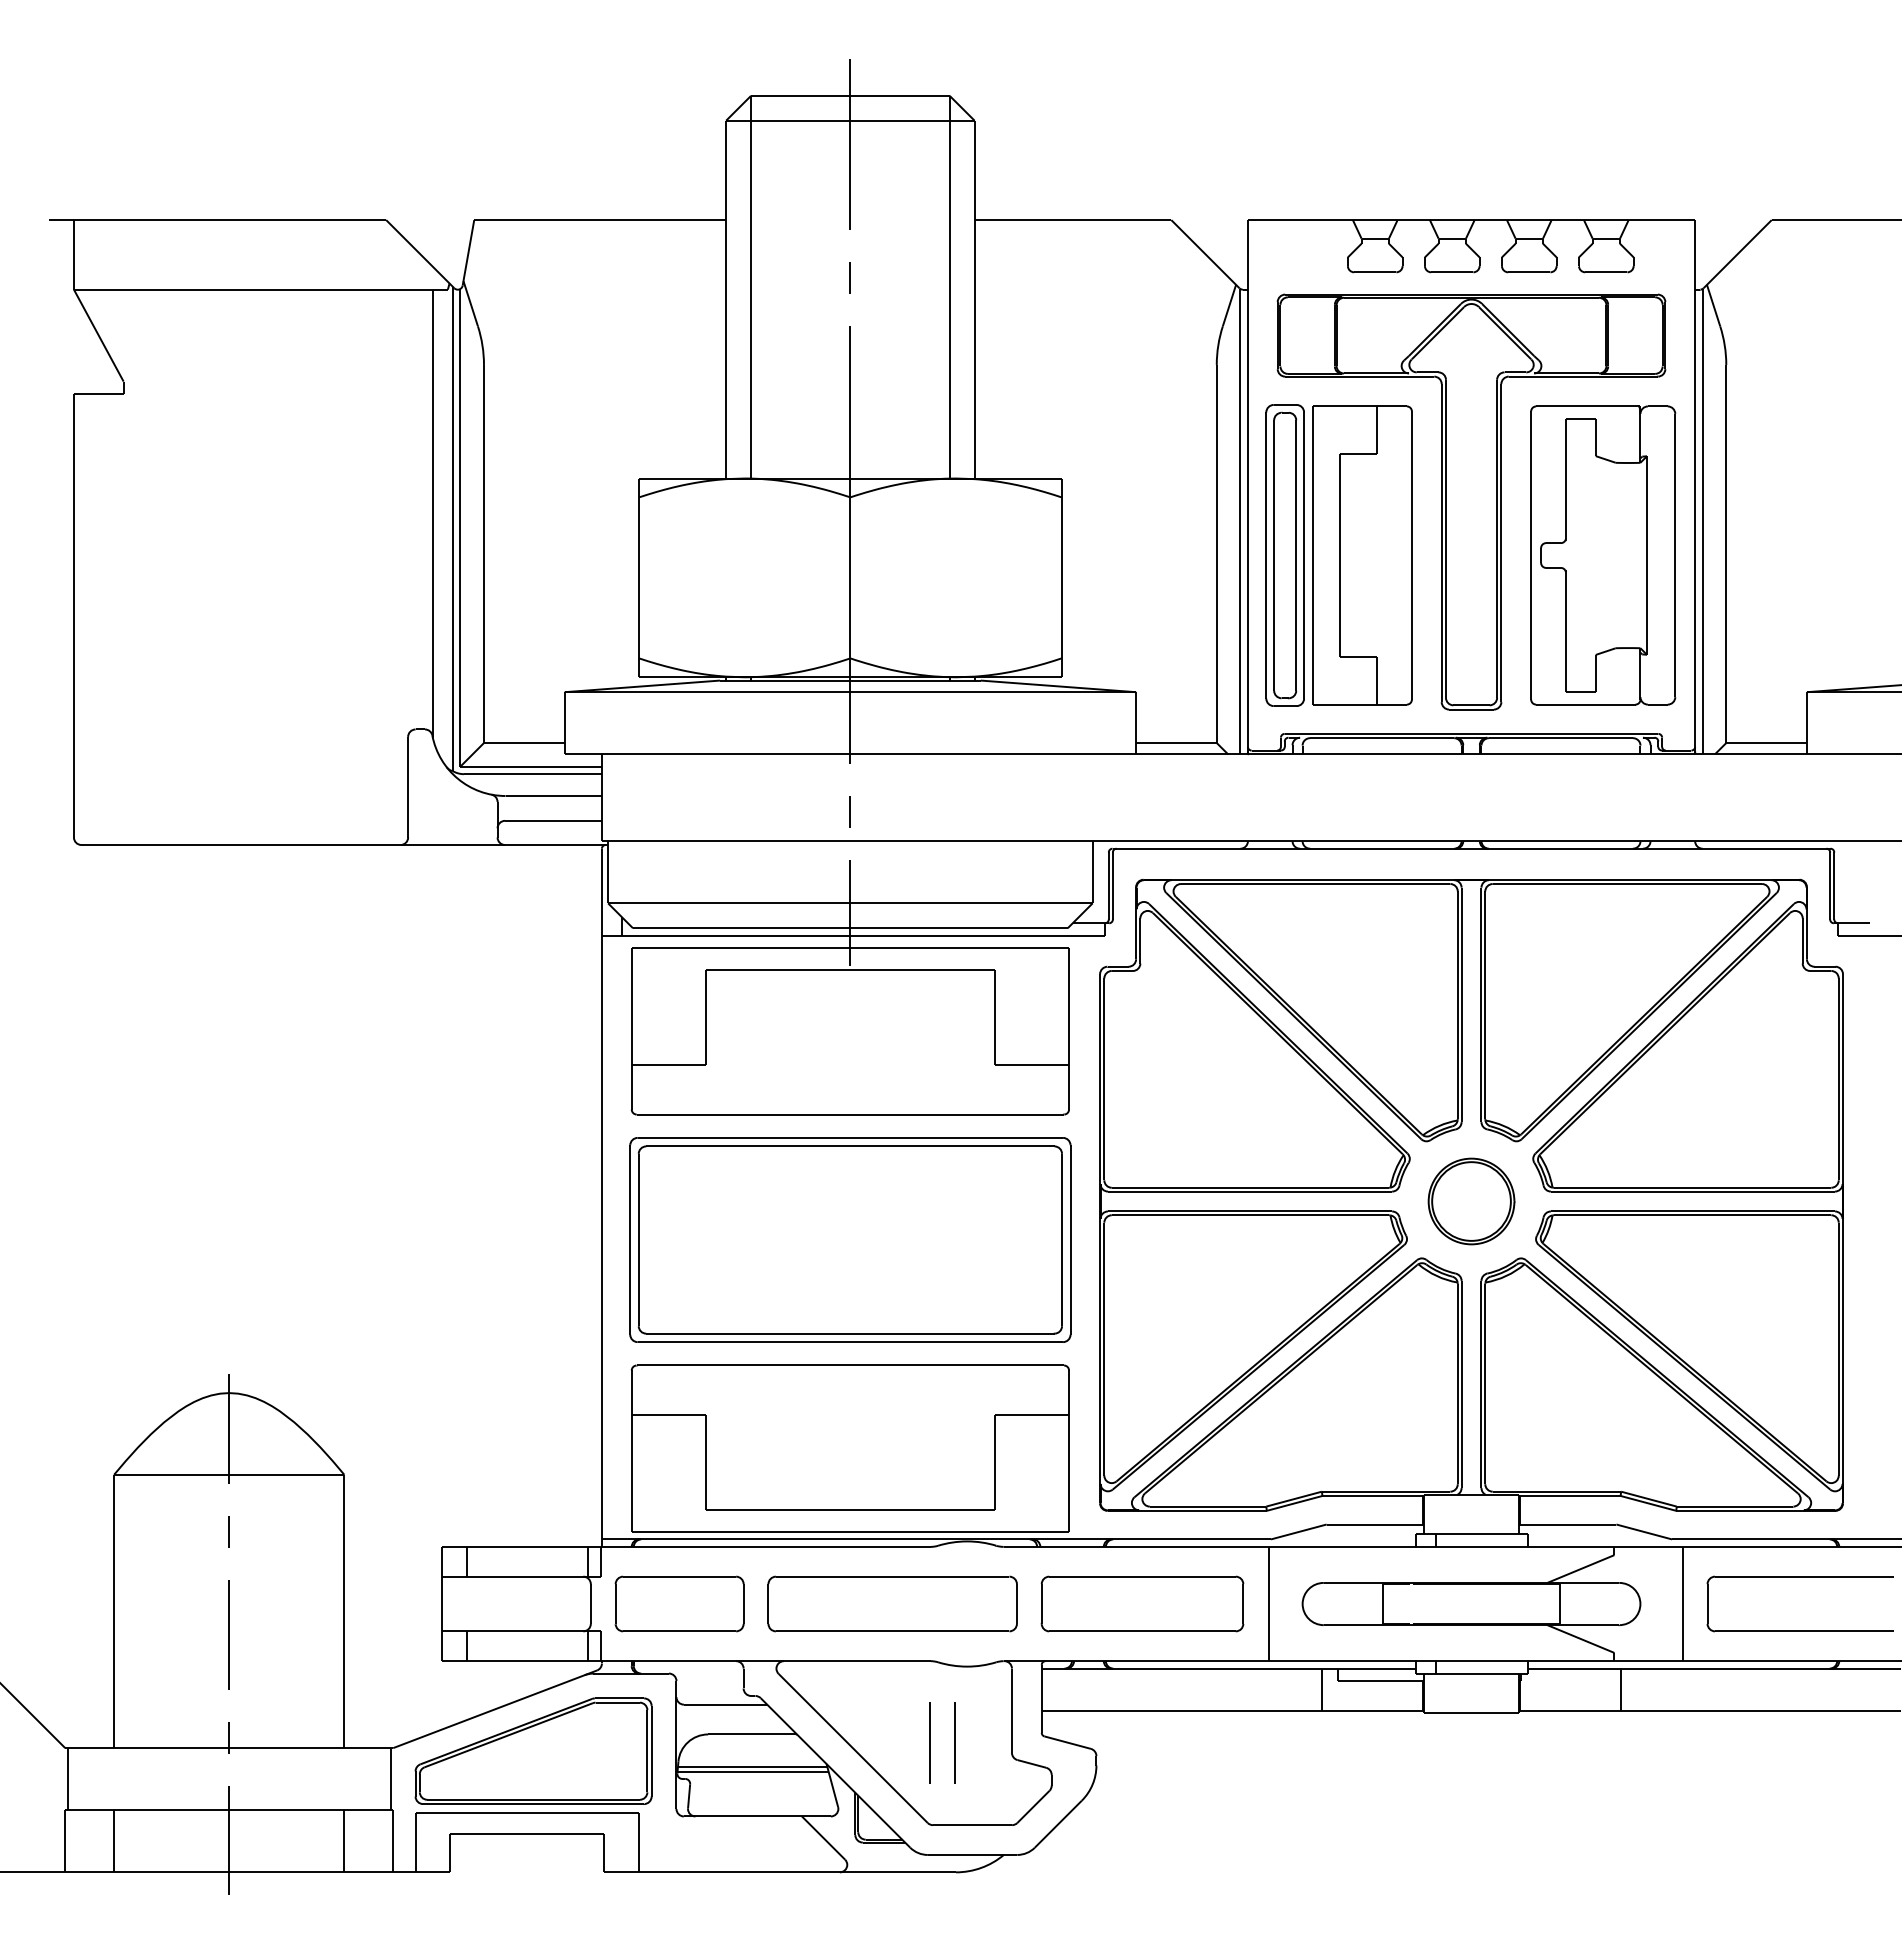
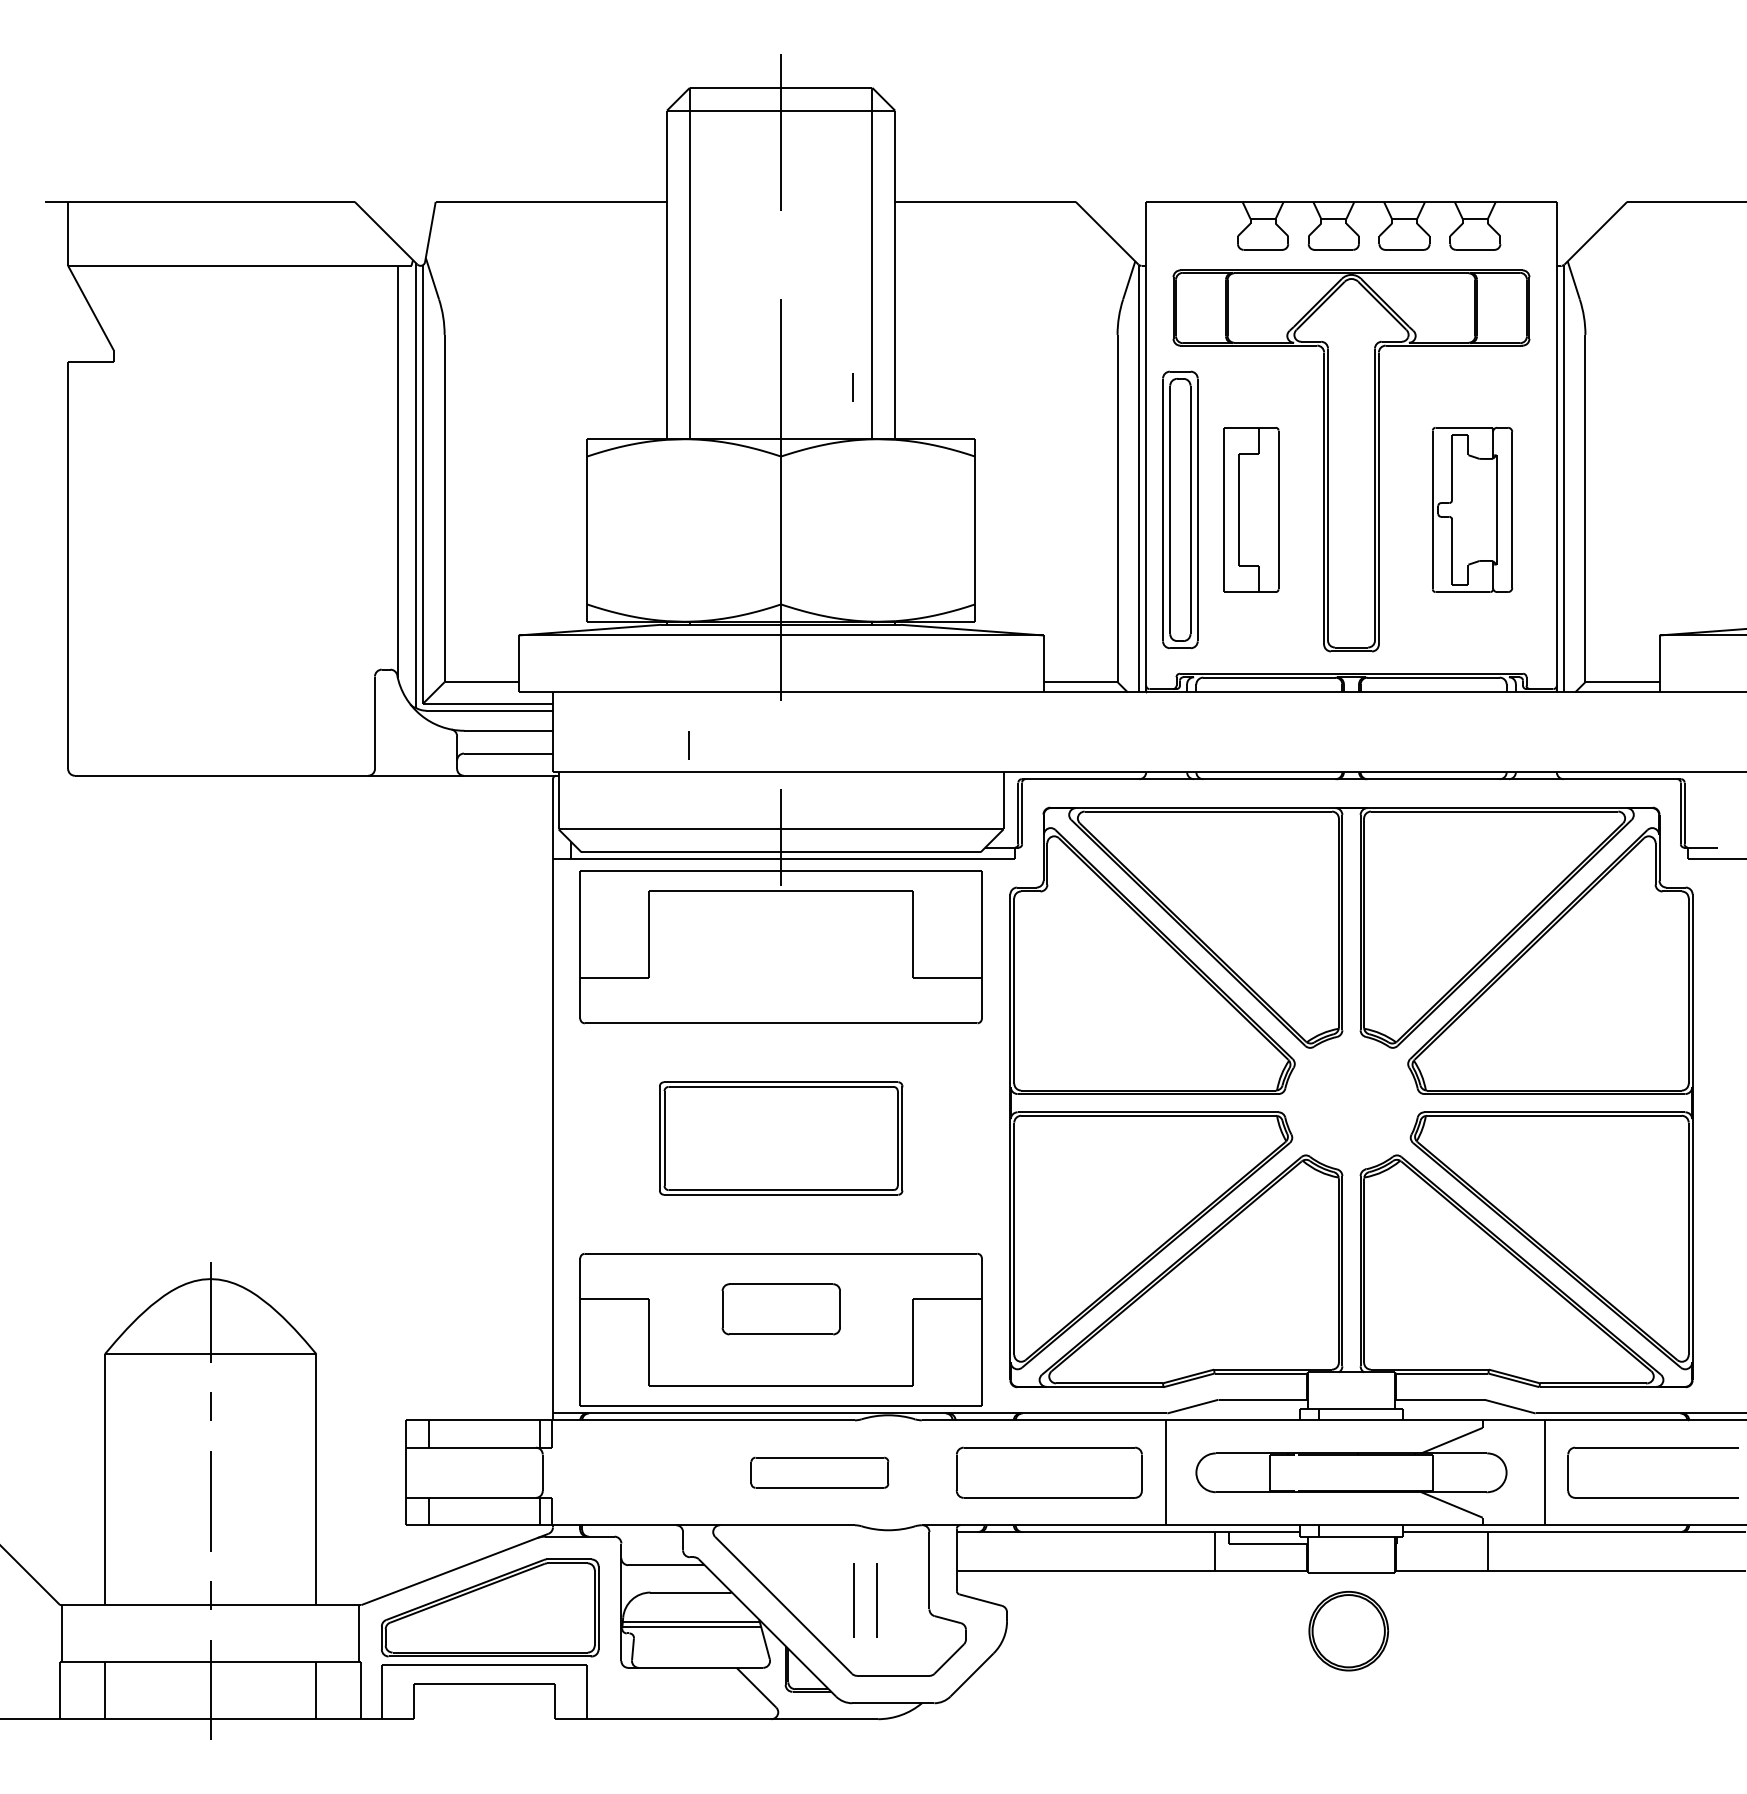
line: (849, 277) -> (851, 386), moved
part: (1362, 555) -> (1251, 509), size x0.6
part: (1603, 555) -> (1472, 509), size x0.6
line: (849, 811) -> (688, 745), moved
part: (1471, 1201) -> (1348, 1631), moved
part: (850, 1239) -> (781, 1138), size x0.6
part: (679, 1603) -> (781, 1308), moved
part: (892, 1603) -> (819, 1472), size x0.6

